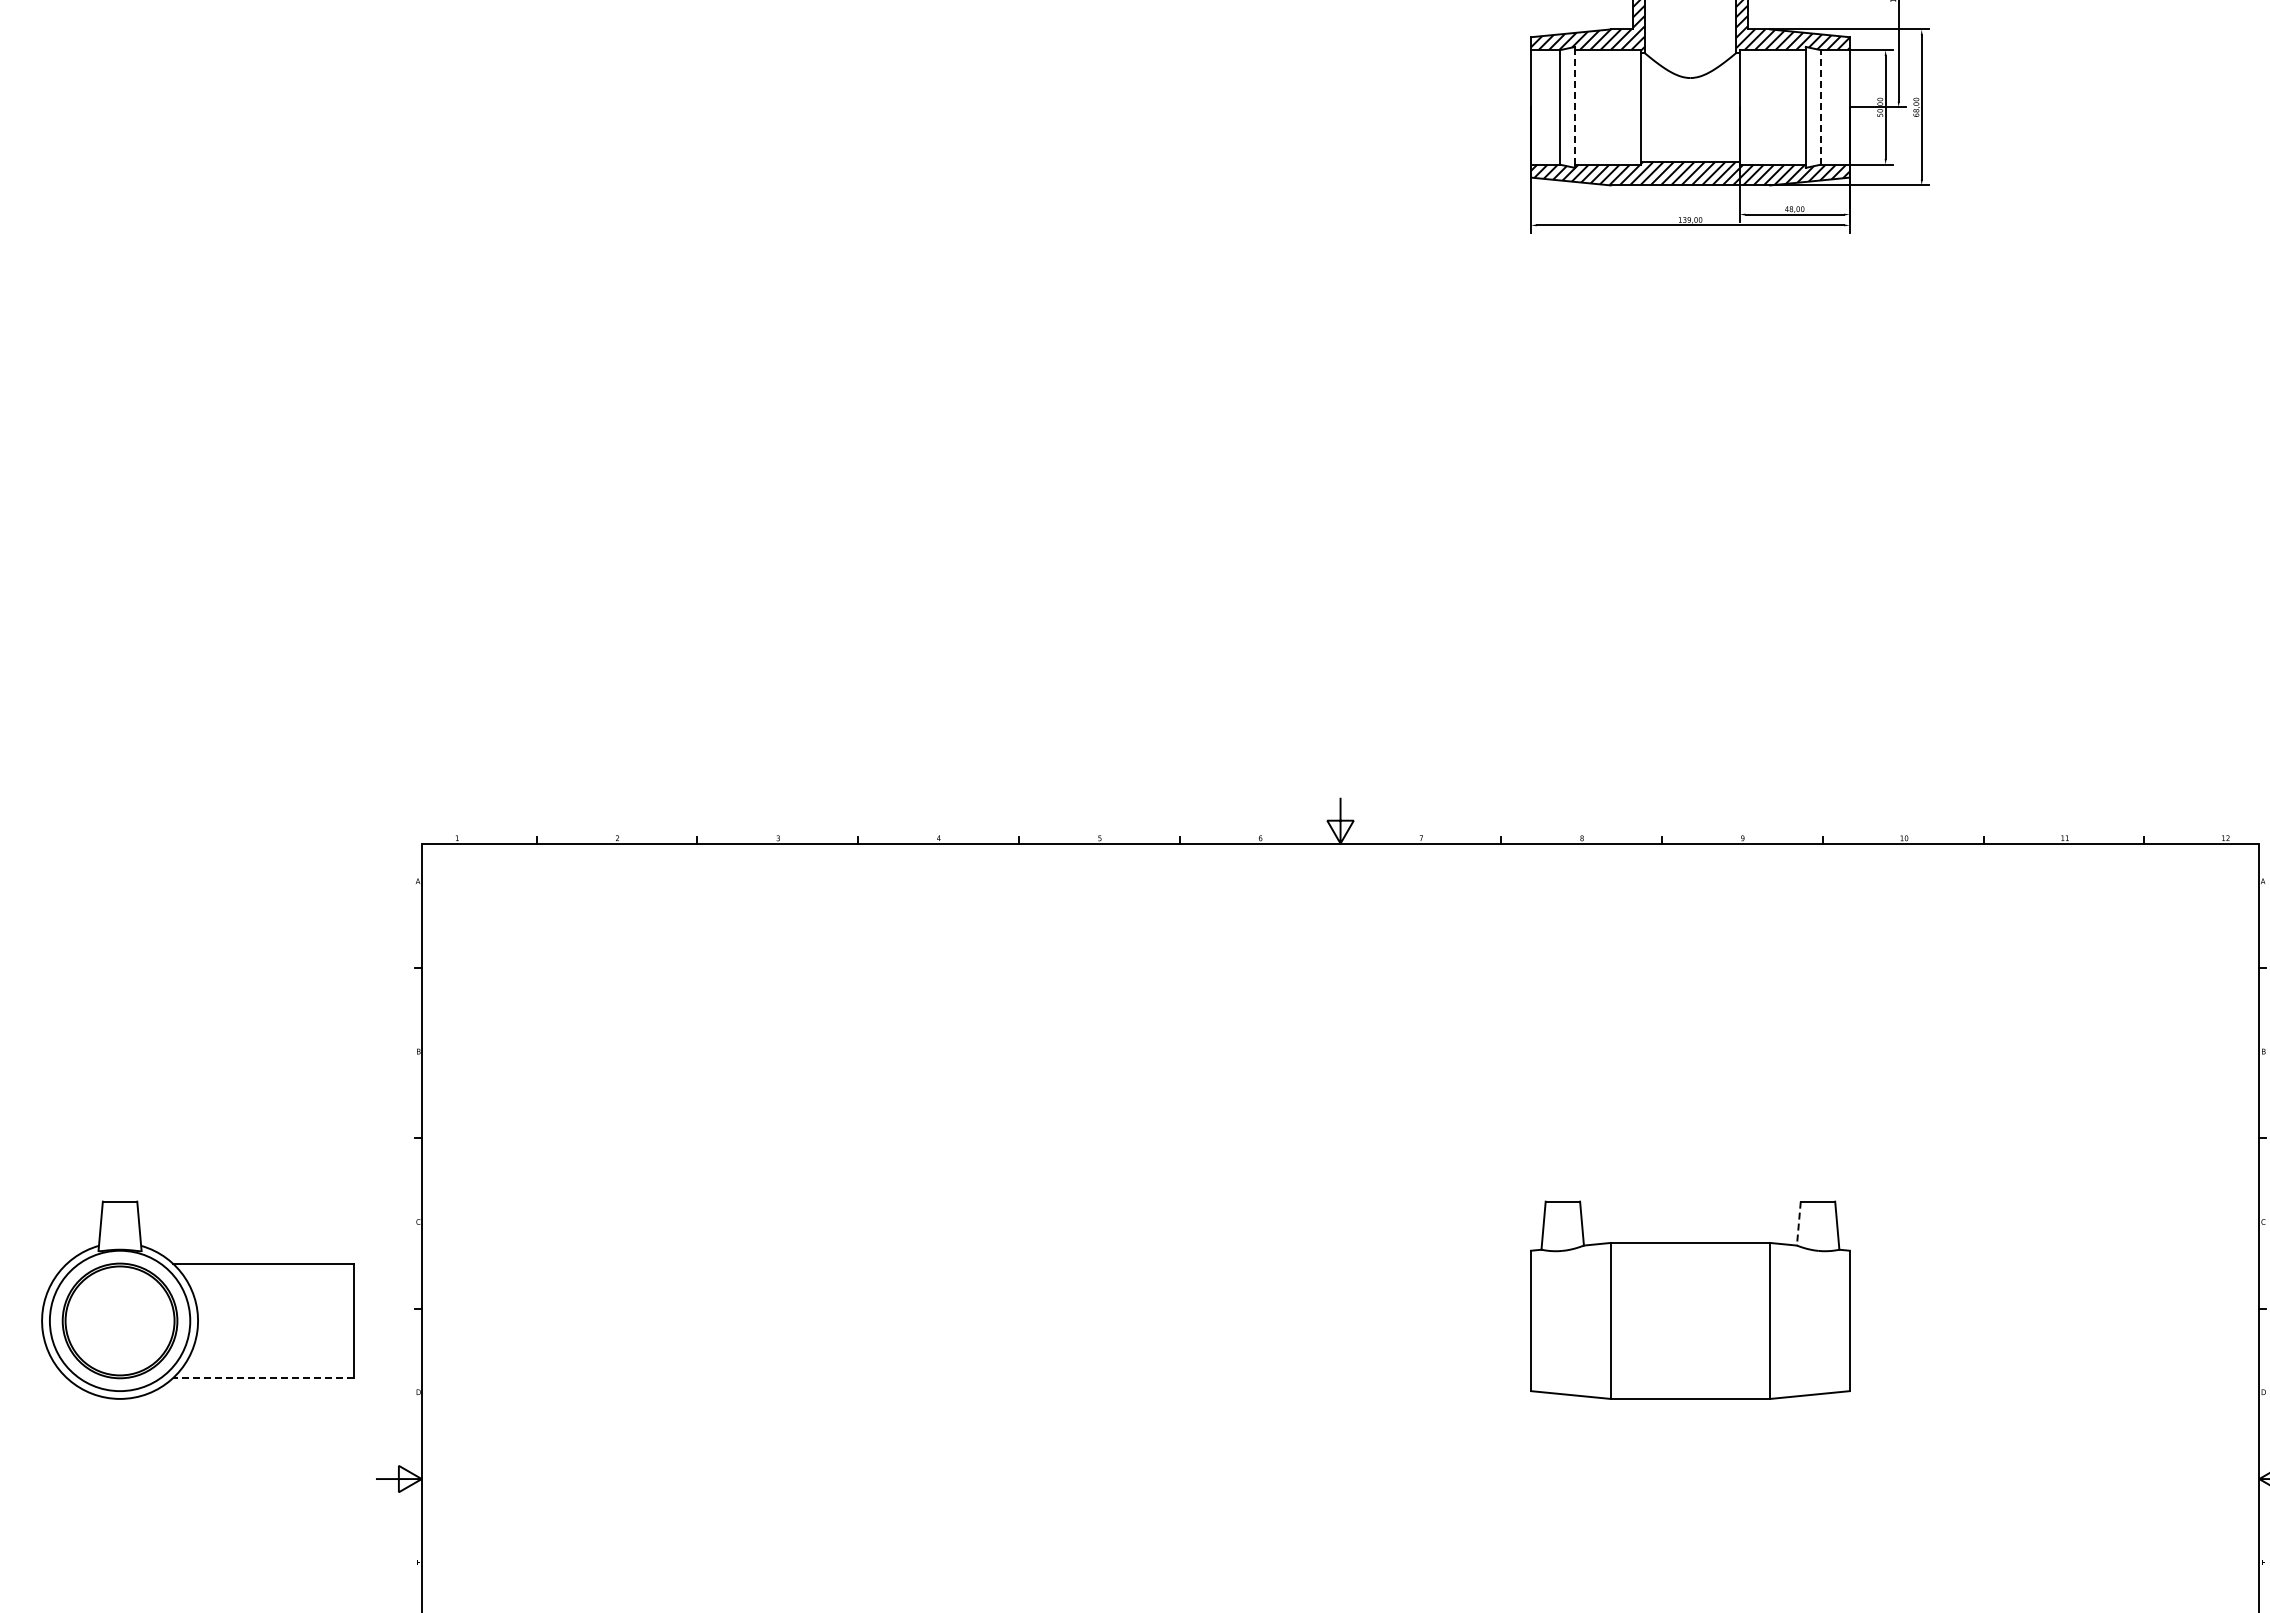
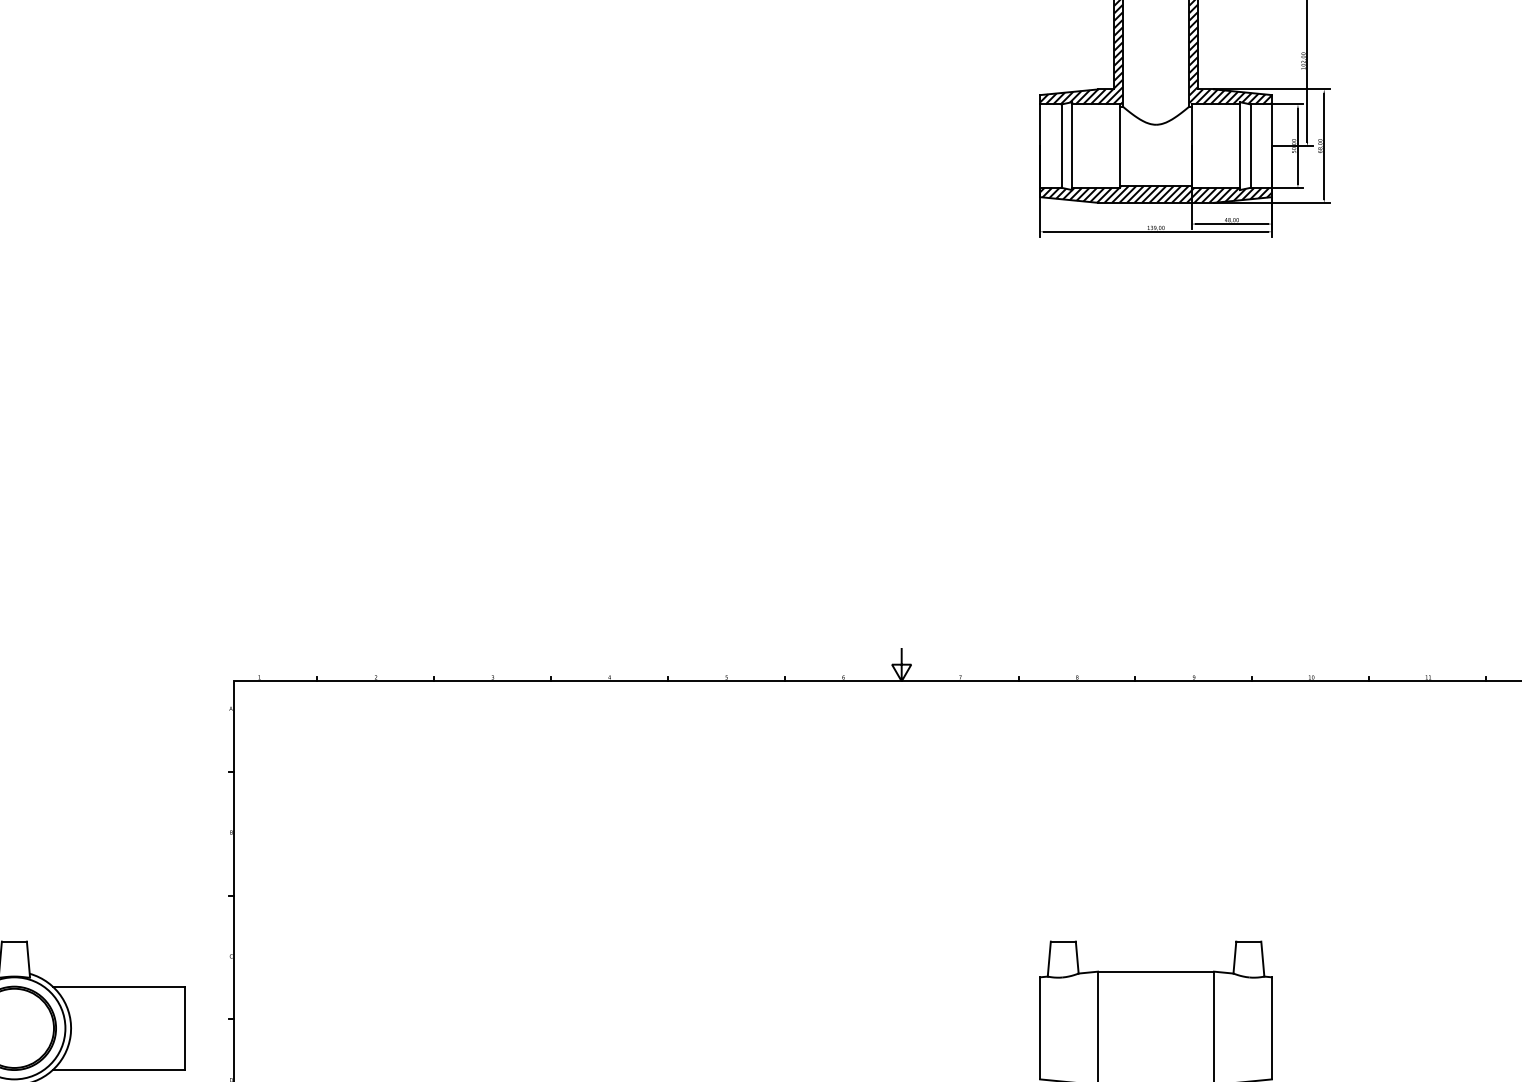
line: (1575, 106) -> (1072, 145), dashed -> solid
line: (1820, 106) -> (1250, 145), dashed -> solid
line: (1798, 1224) -> (1234, 958), dashed -> solid
line: (263, 1378) -> (118, 1070), dashed -> solid

